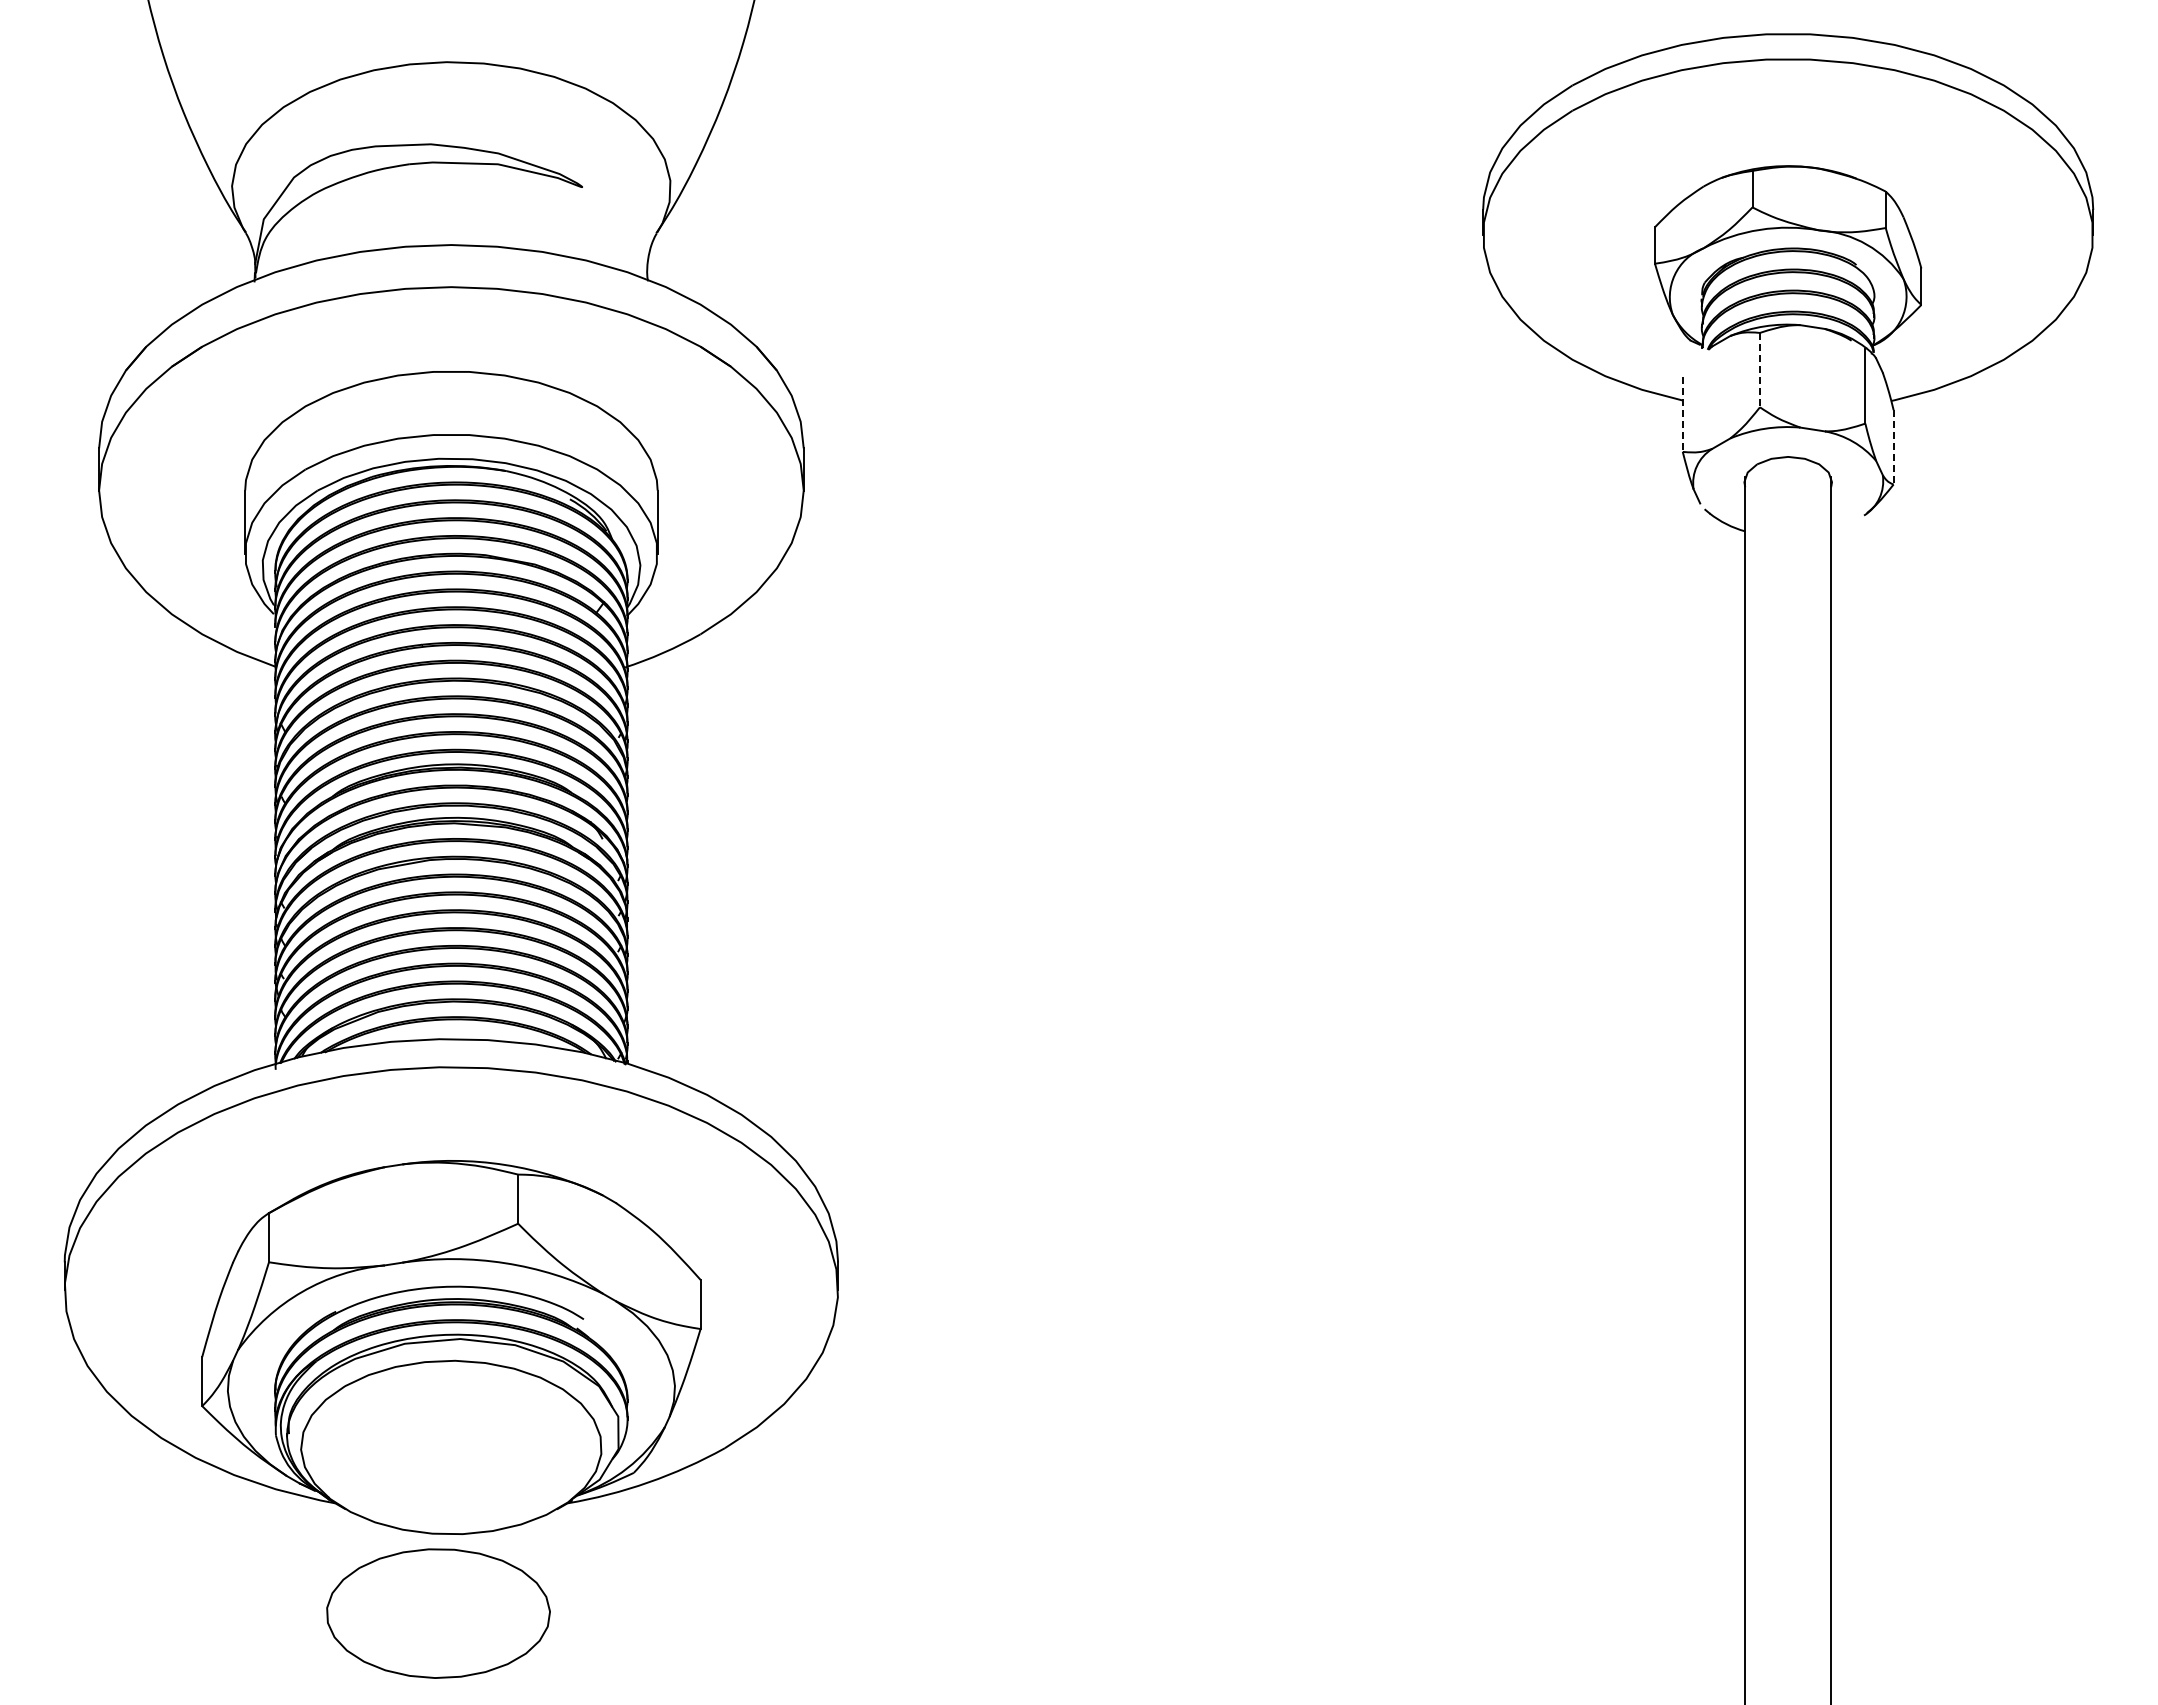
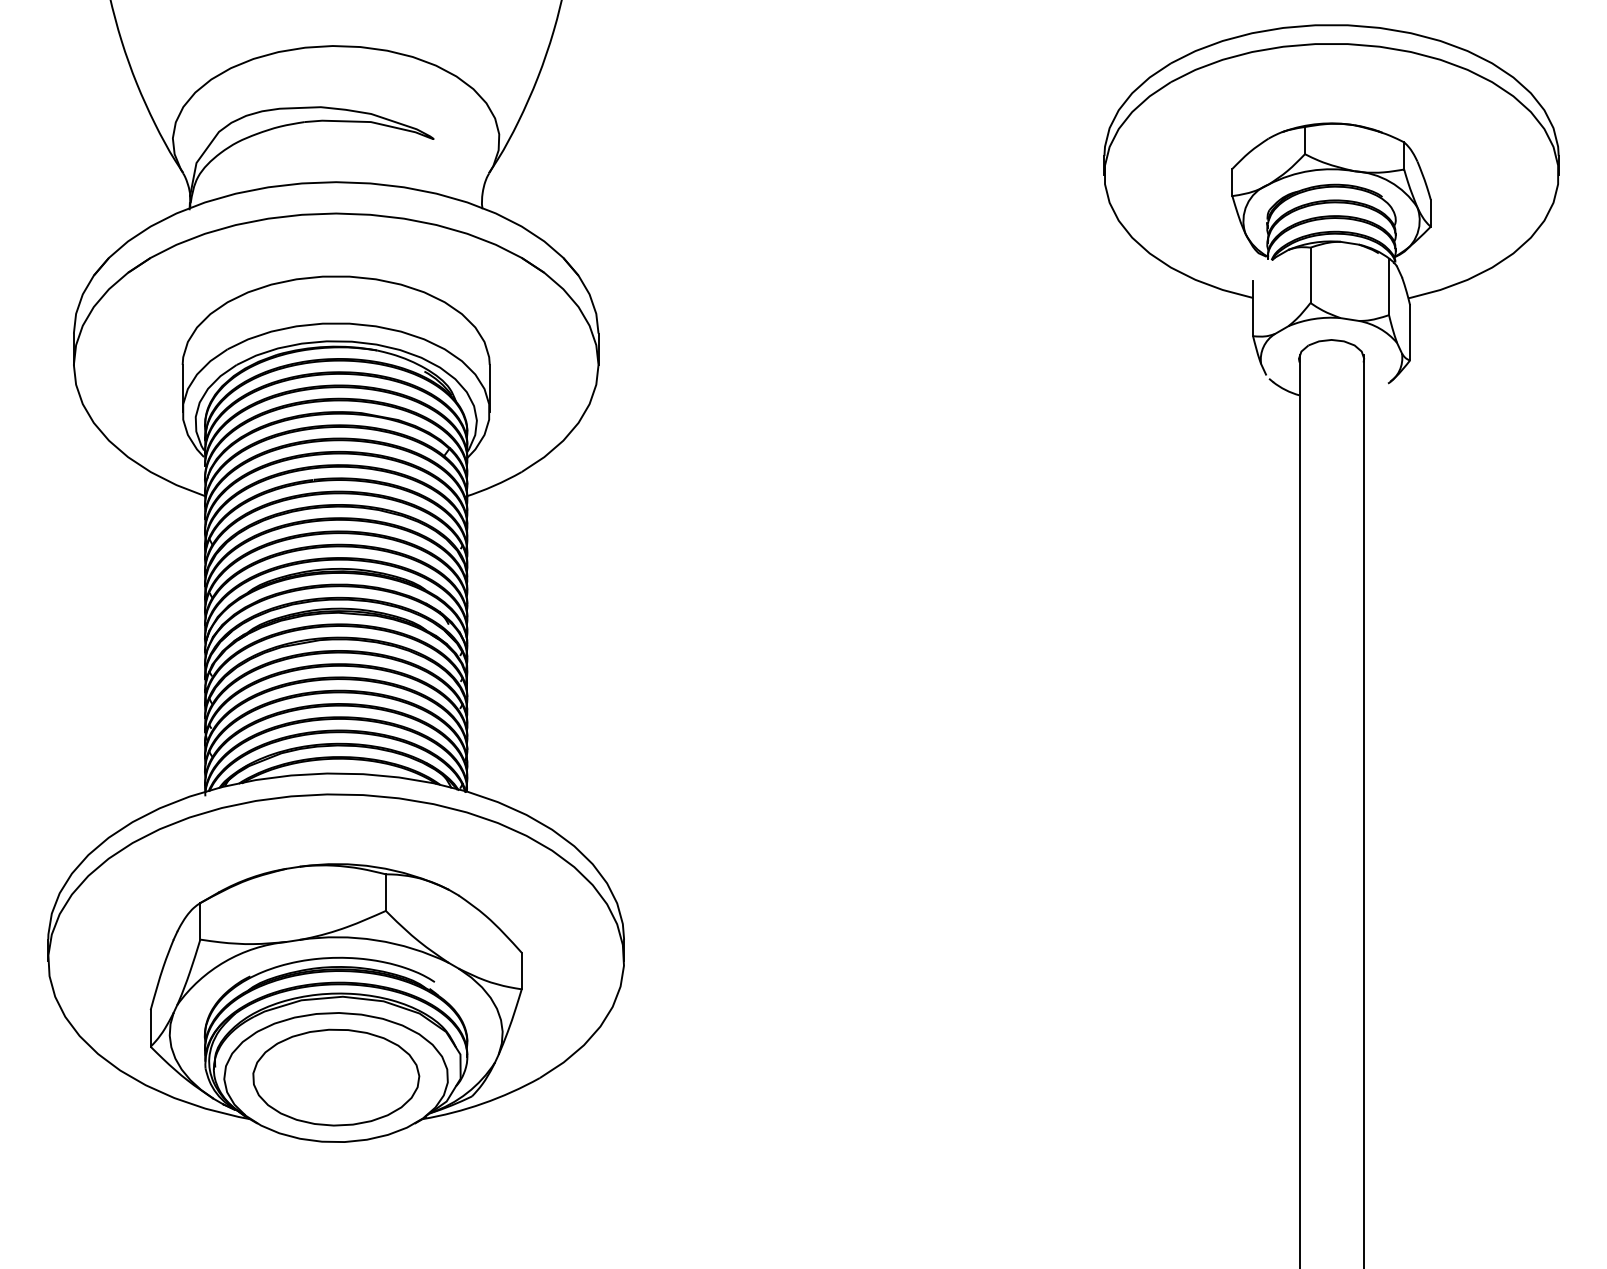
line: (1759, 370) -> (1310, 275), dashed -> solid
line: (1682, 415) -> (1252, 309), dashed -> solid
line: (1893, 447) -> (1409, 332), dashed -> solid
part: (438, 1613) -> (336, 1077), moved

